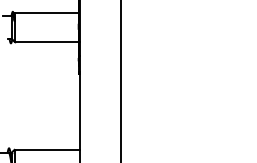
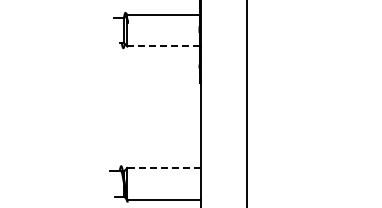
line: (46, 41) -> (163, 46), solid -> dashed
line: (47, 149) -> (164, 167), solid -> dashed

